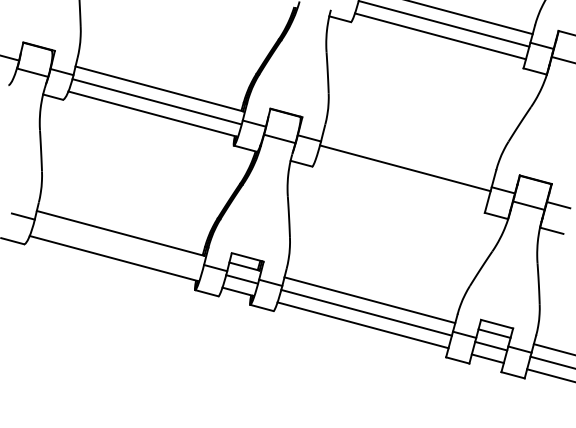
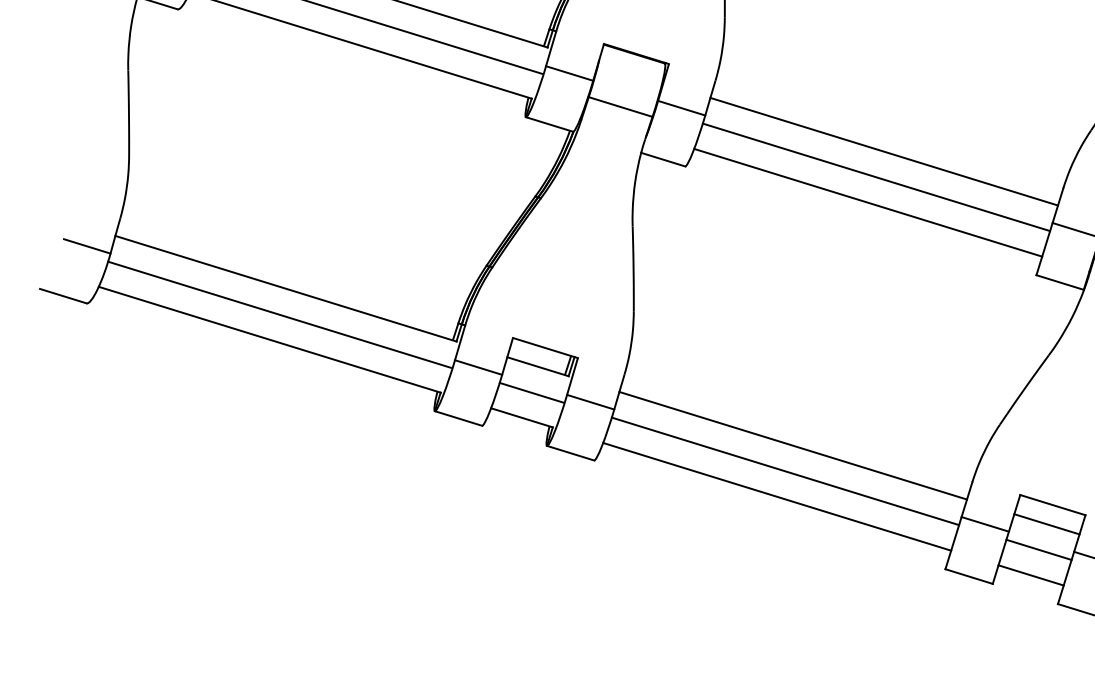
line: (408, 155) -> (884, 151), added
line: (401, 180) -> (867, 202), added
line: (117, 245) -> (278, 313), added

